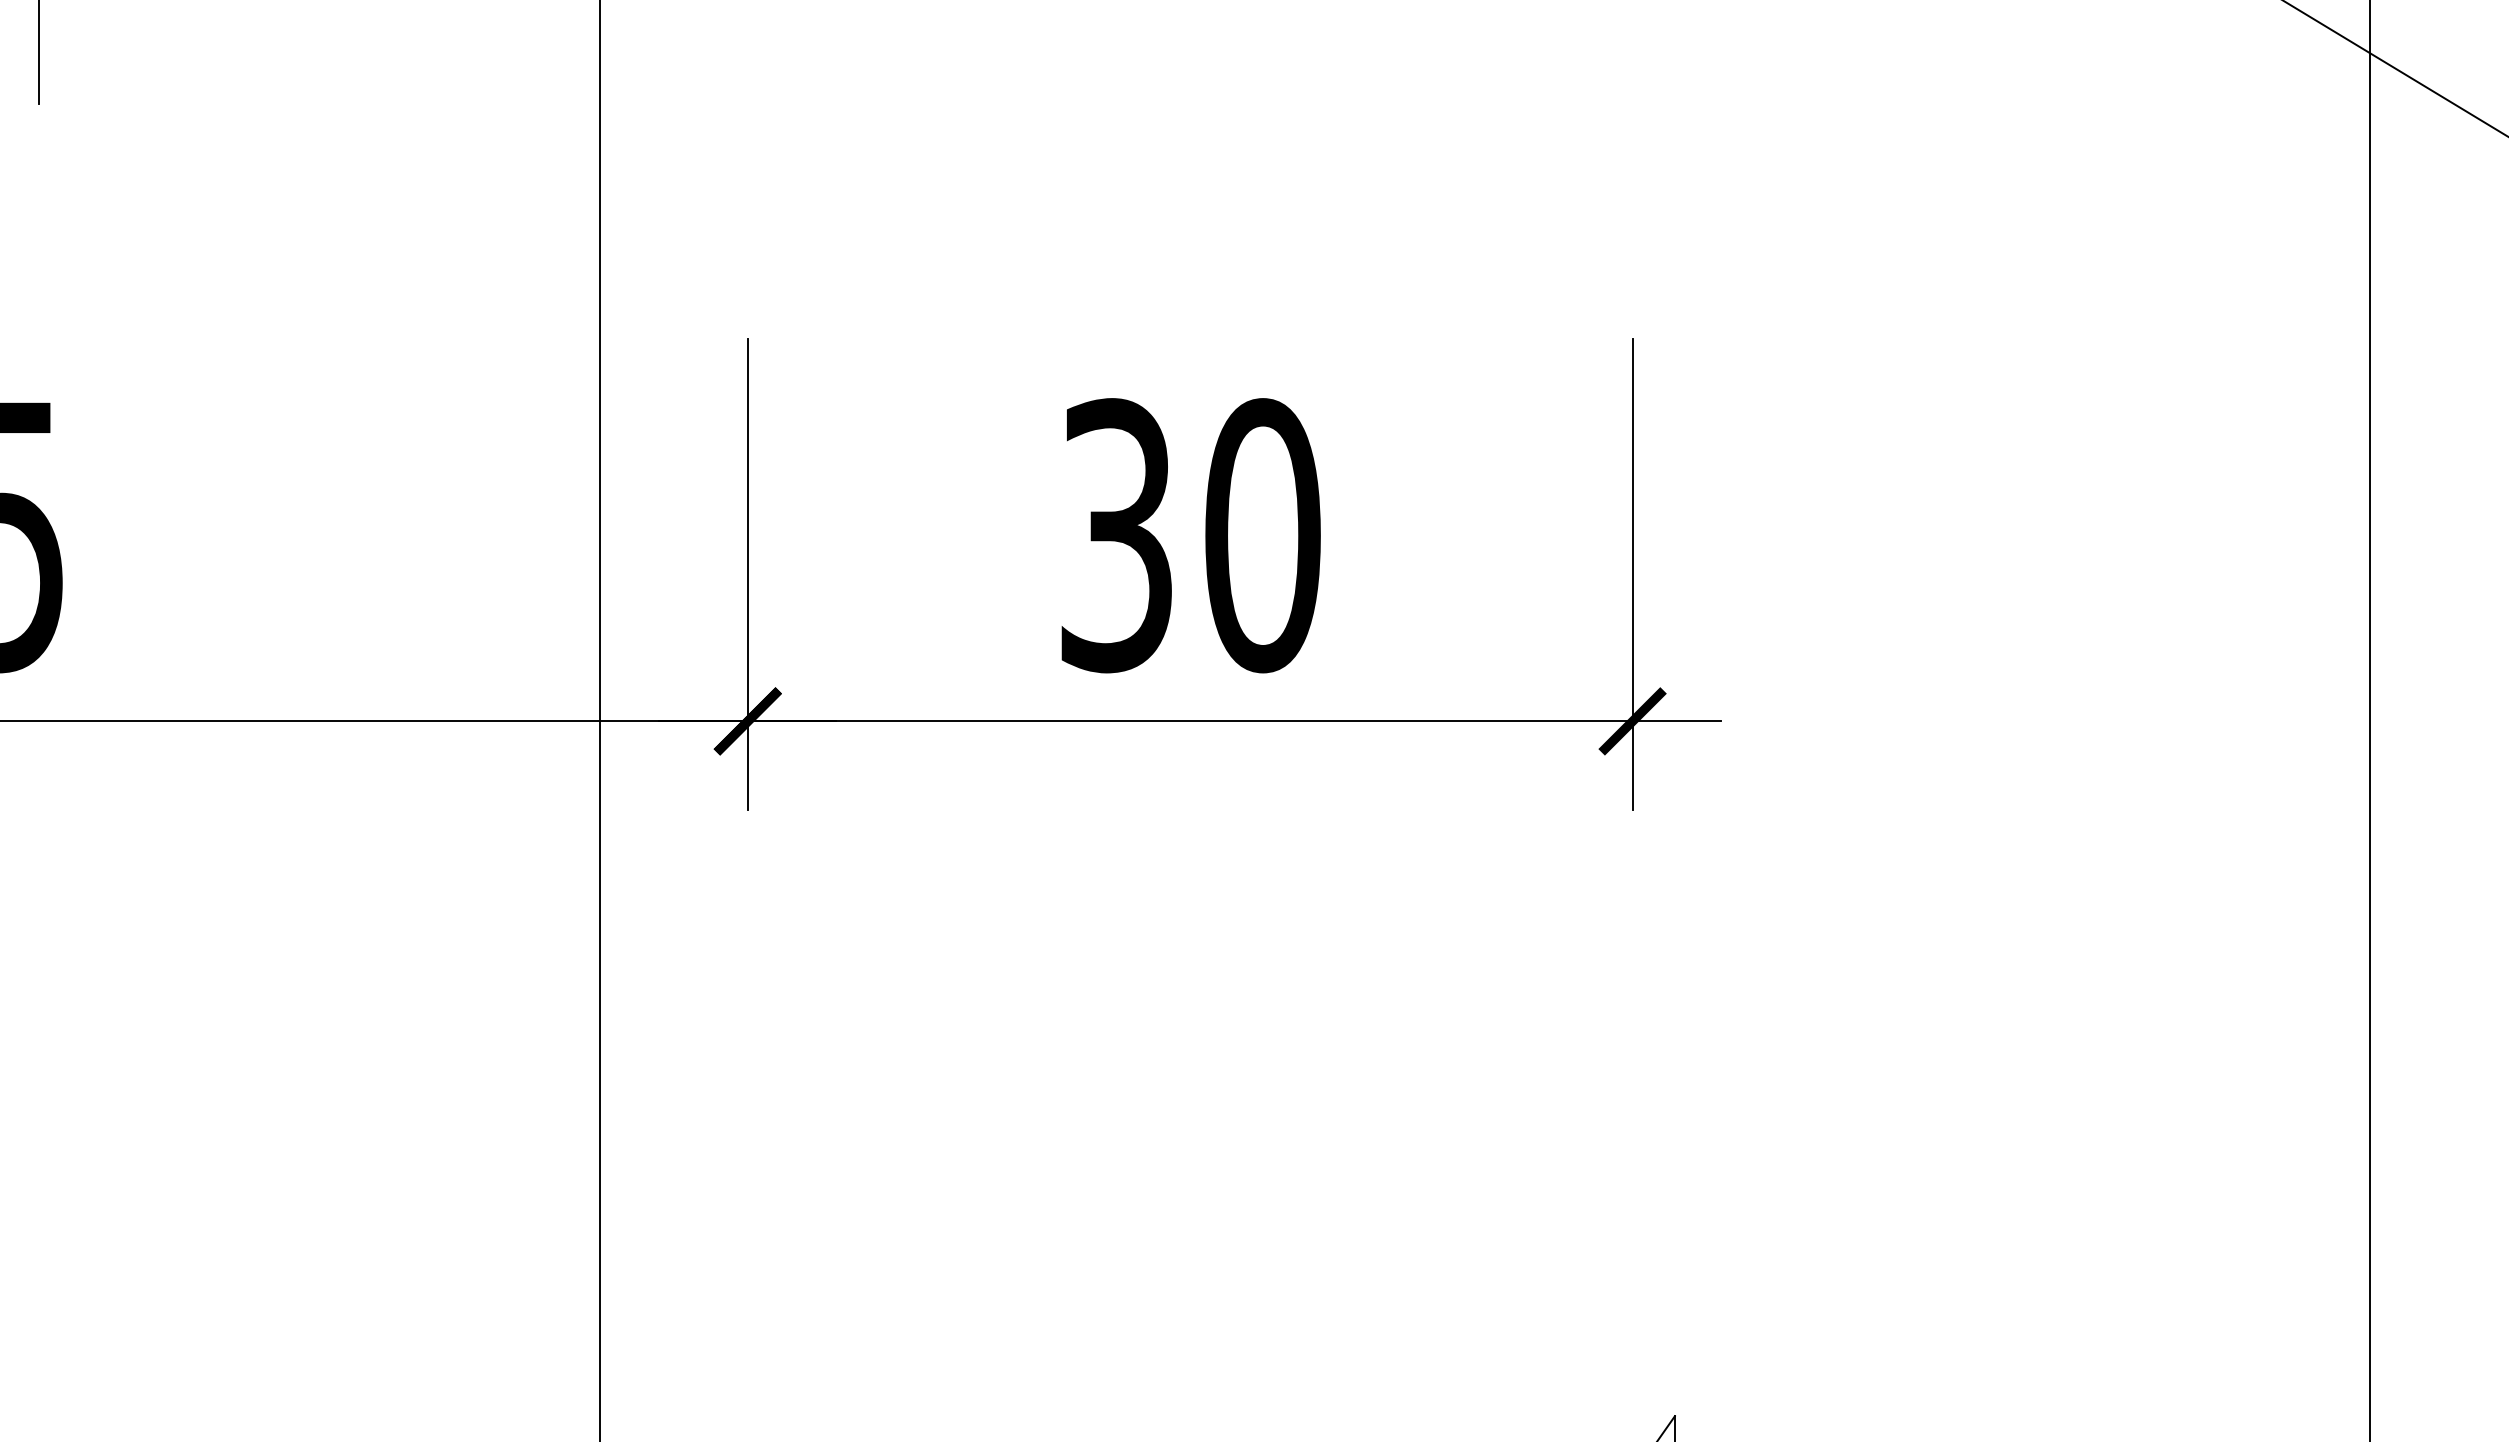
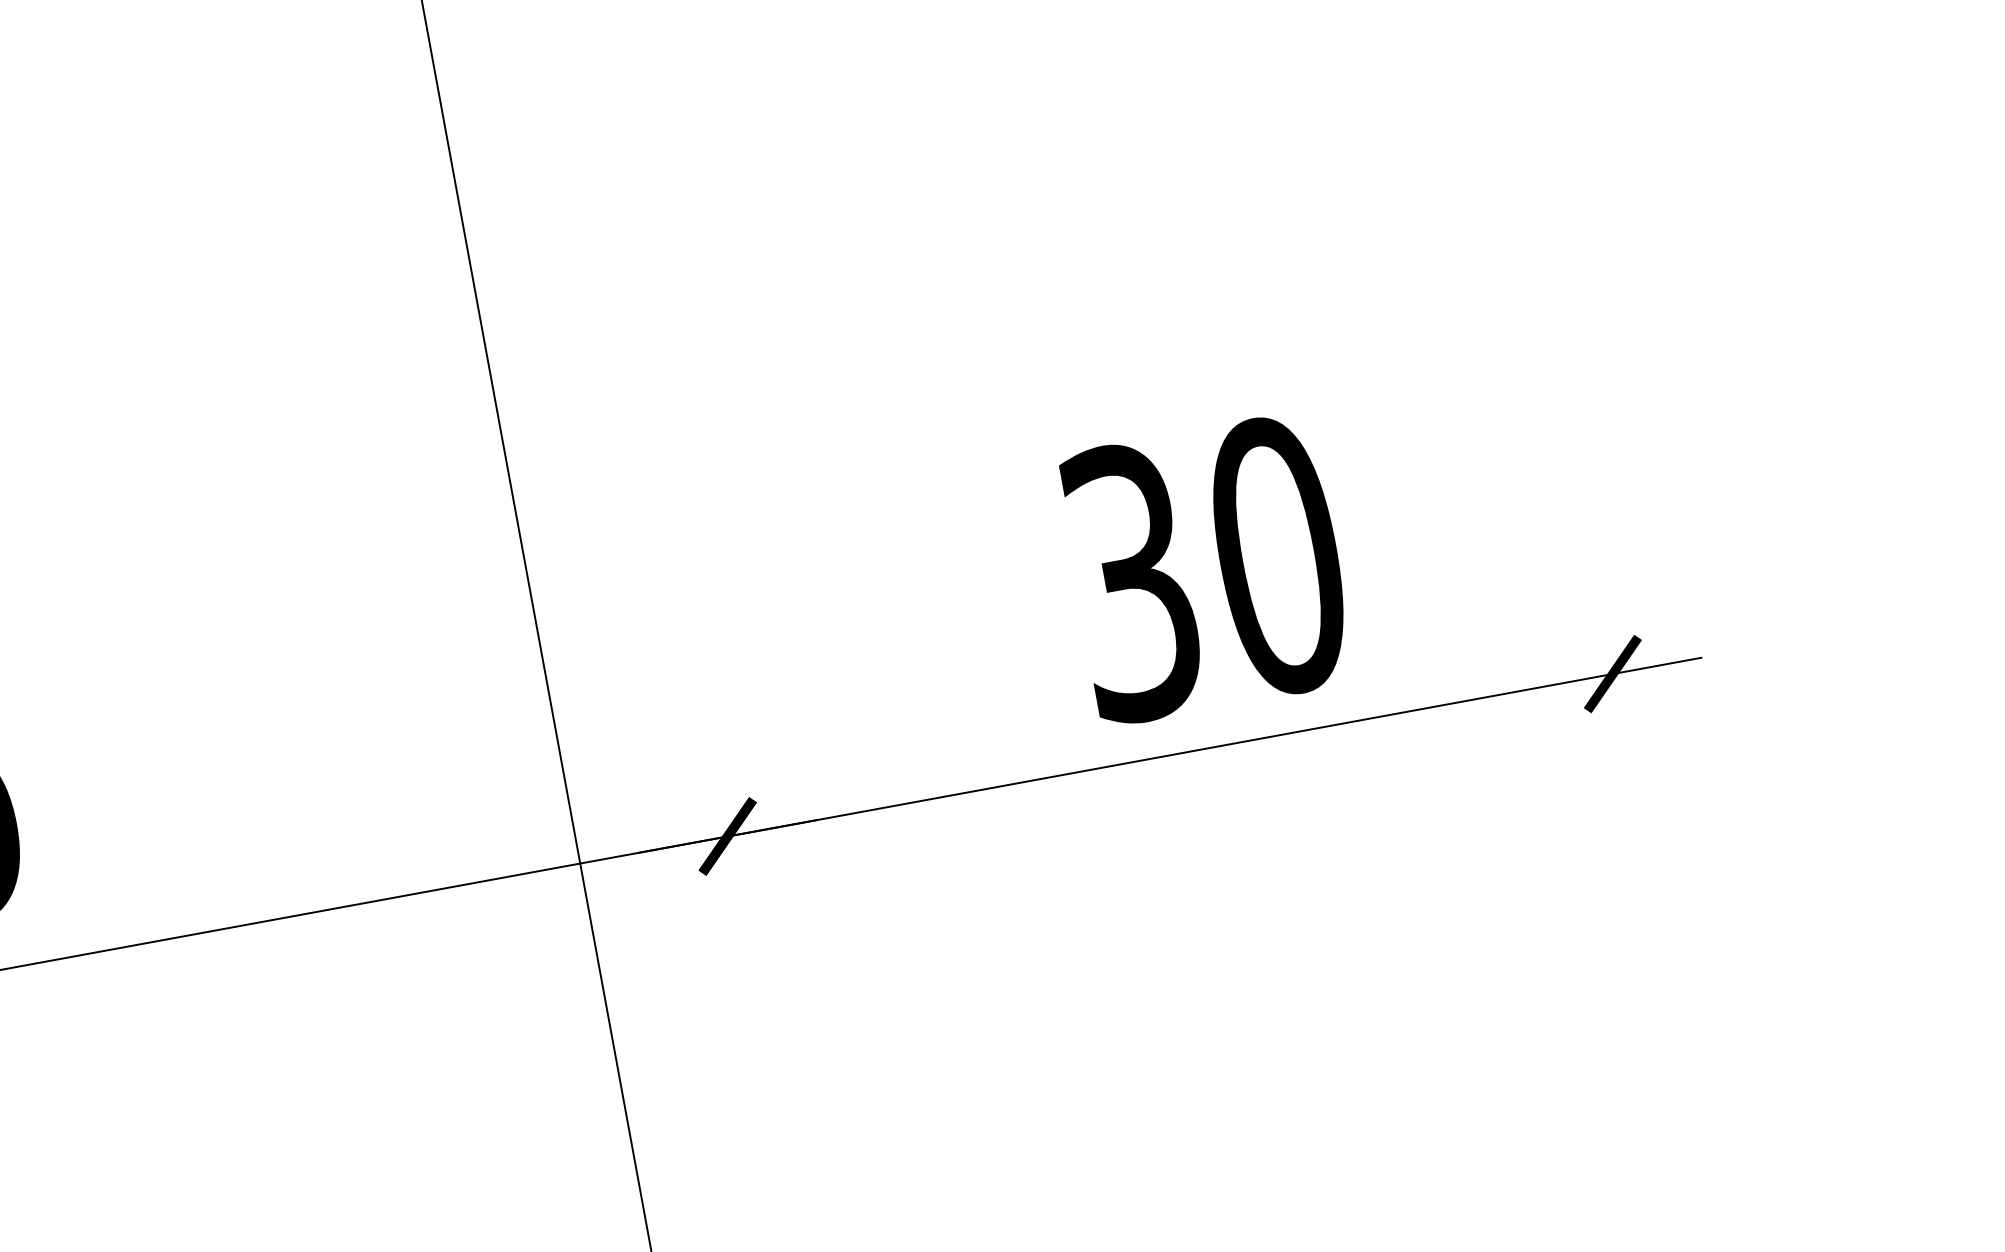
text: (1190, 535) -> (1205, 568), moved
line: (747, 573) -> (700, 688), removed
line: (1632, 573) -> (1585, 526), removed

